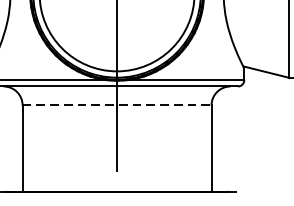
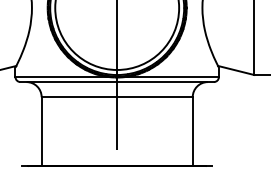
line: (117, 105) -> (117, 97), dashed -> solid

